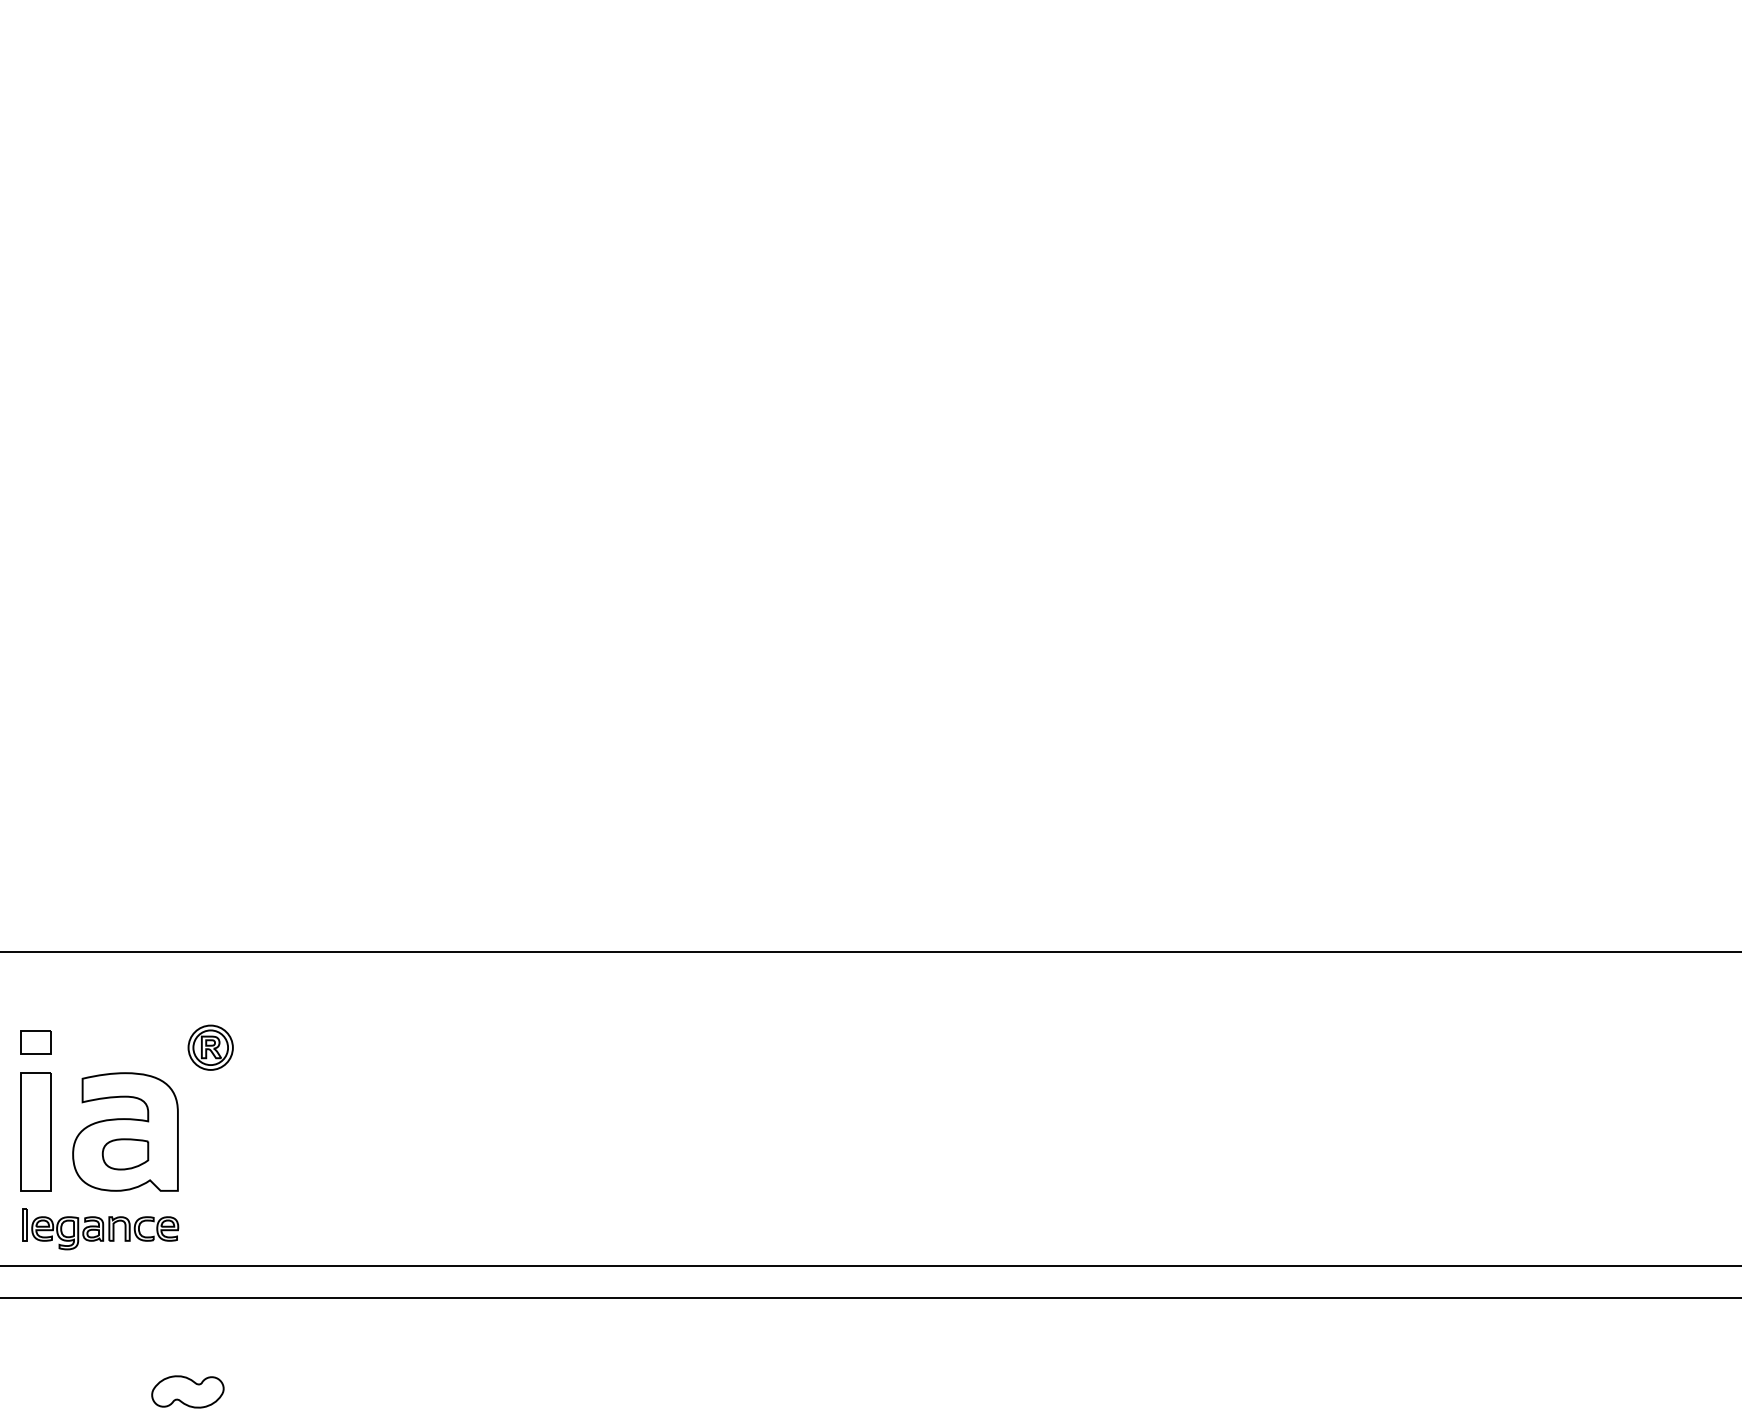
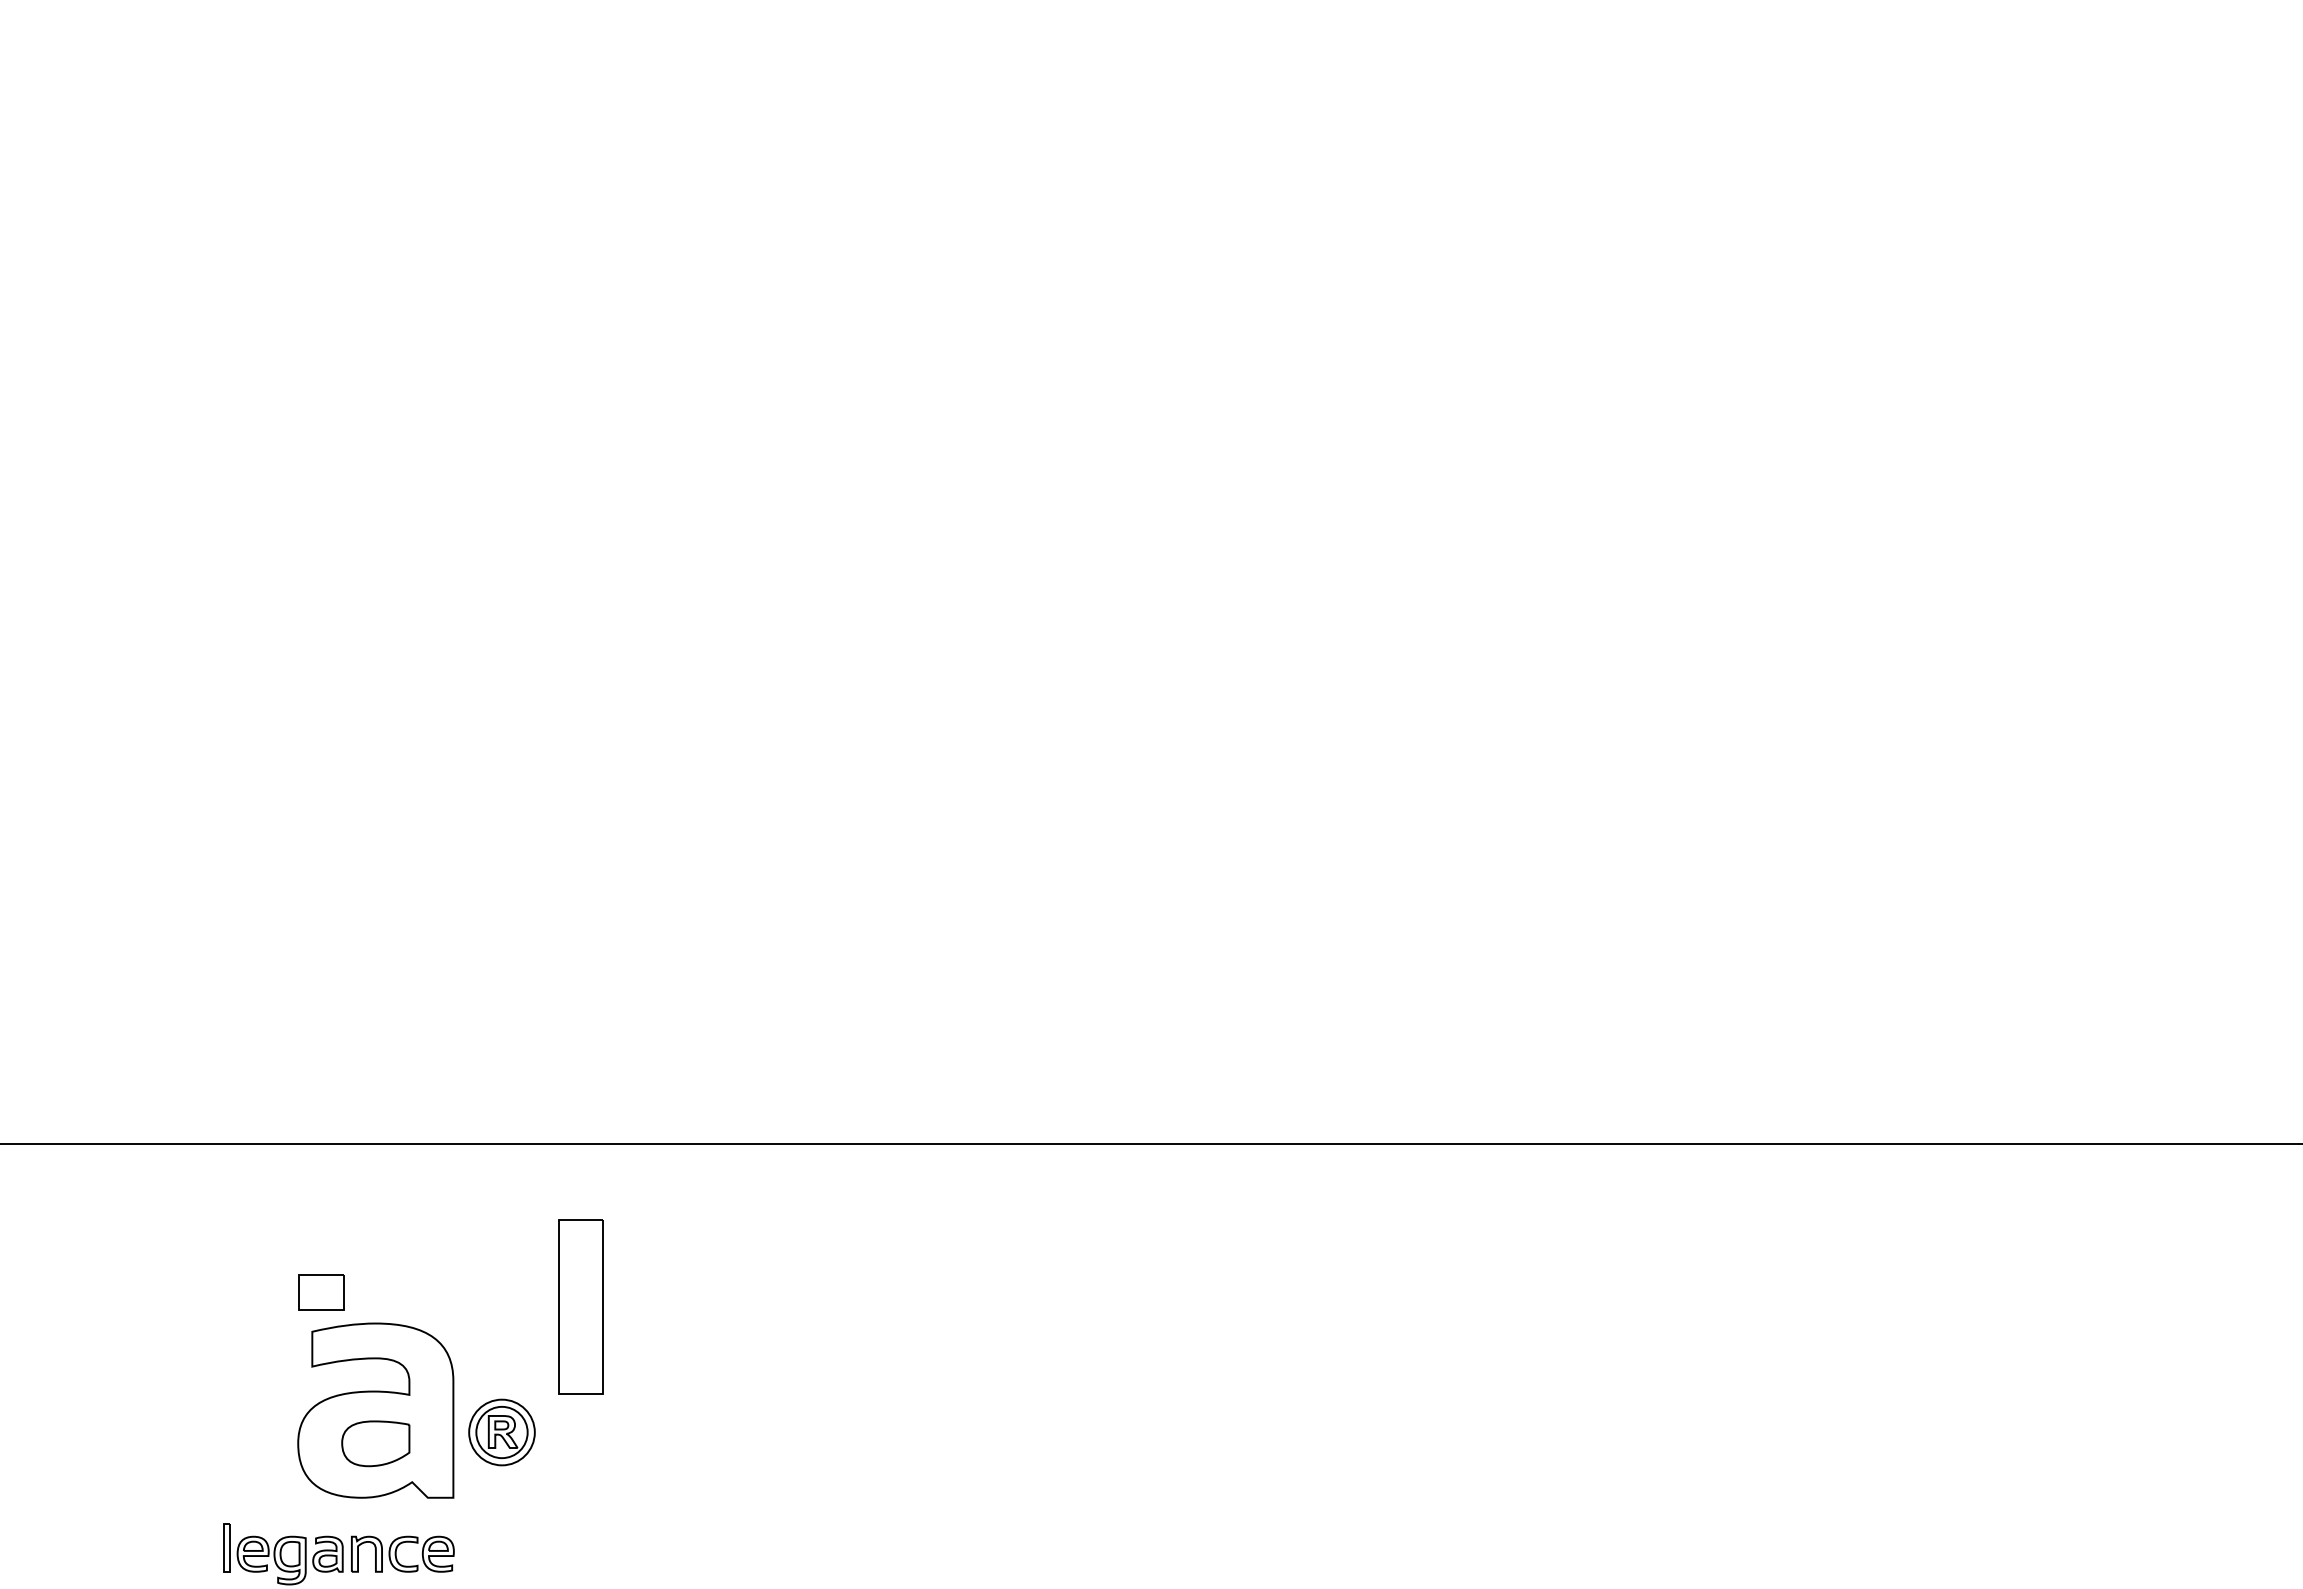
part: (35, 1042) -> (320, 1292), moved
part: (210, 1047) -> (501, 1432), moved
part: (35, 1131) -> (580, 1306), moved

